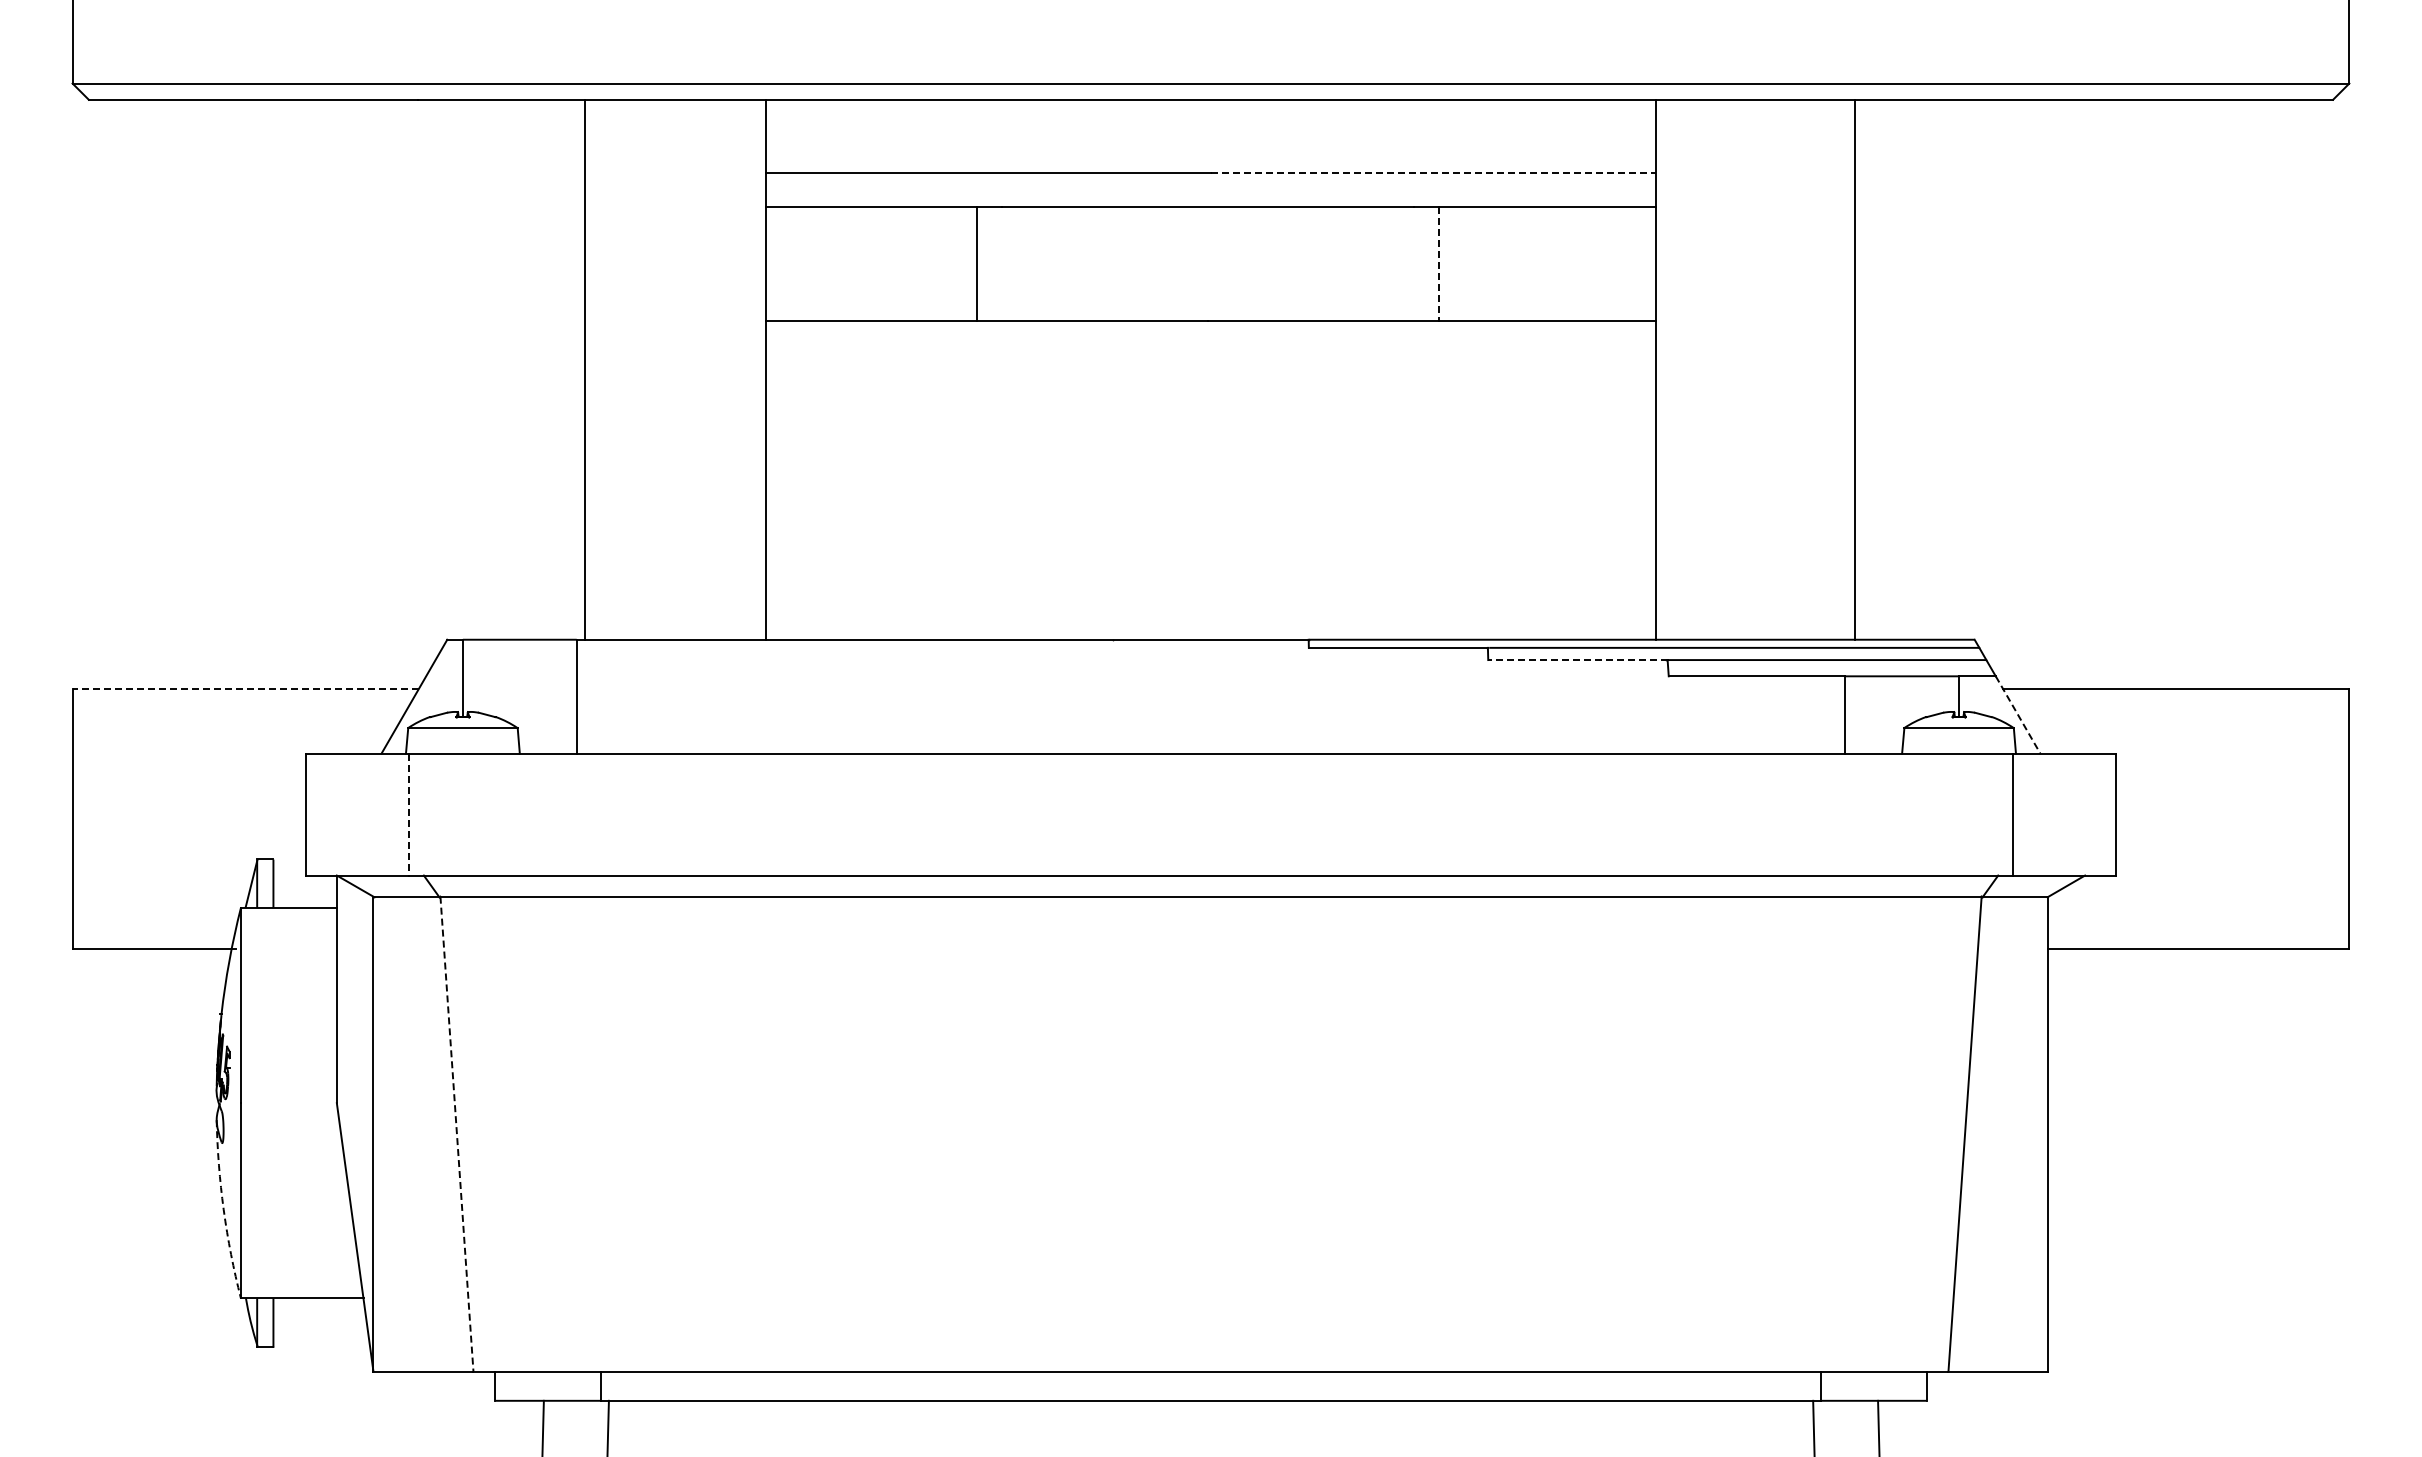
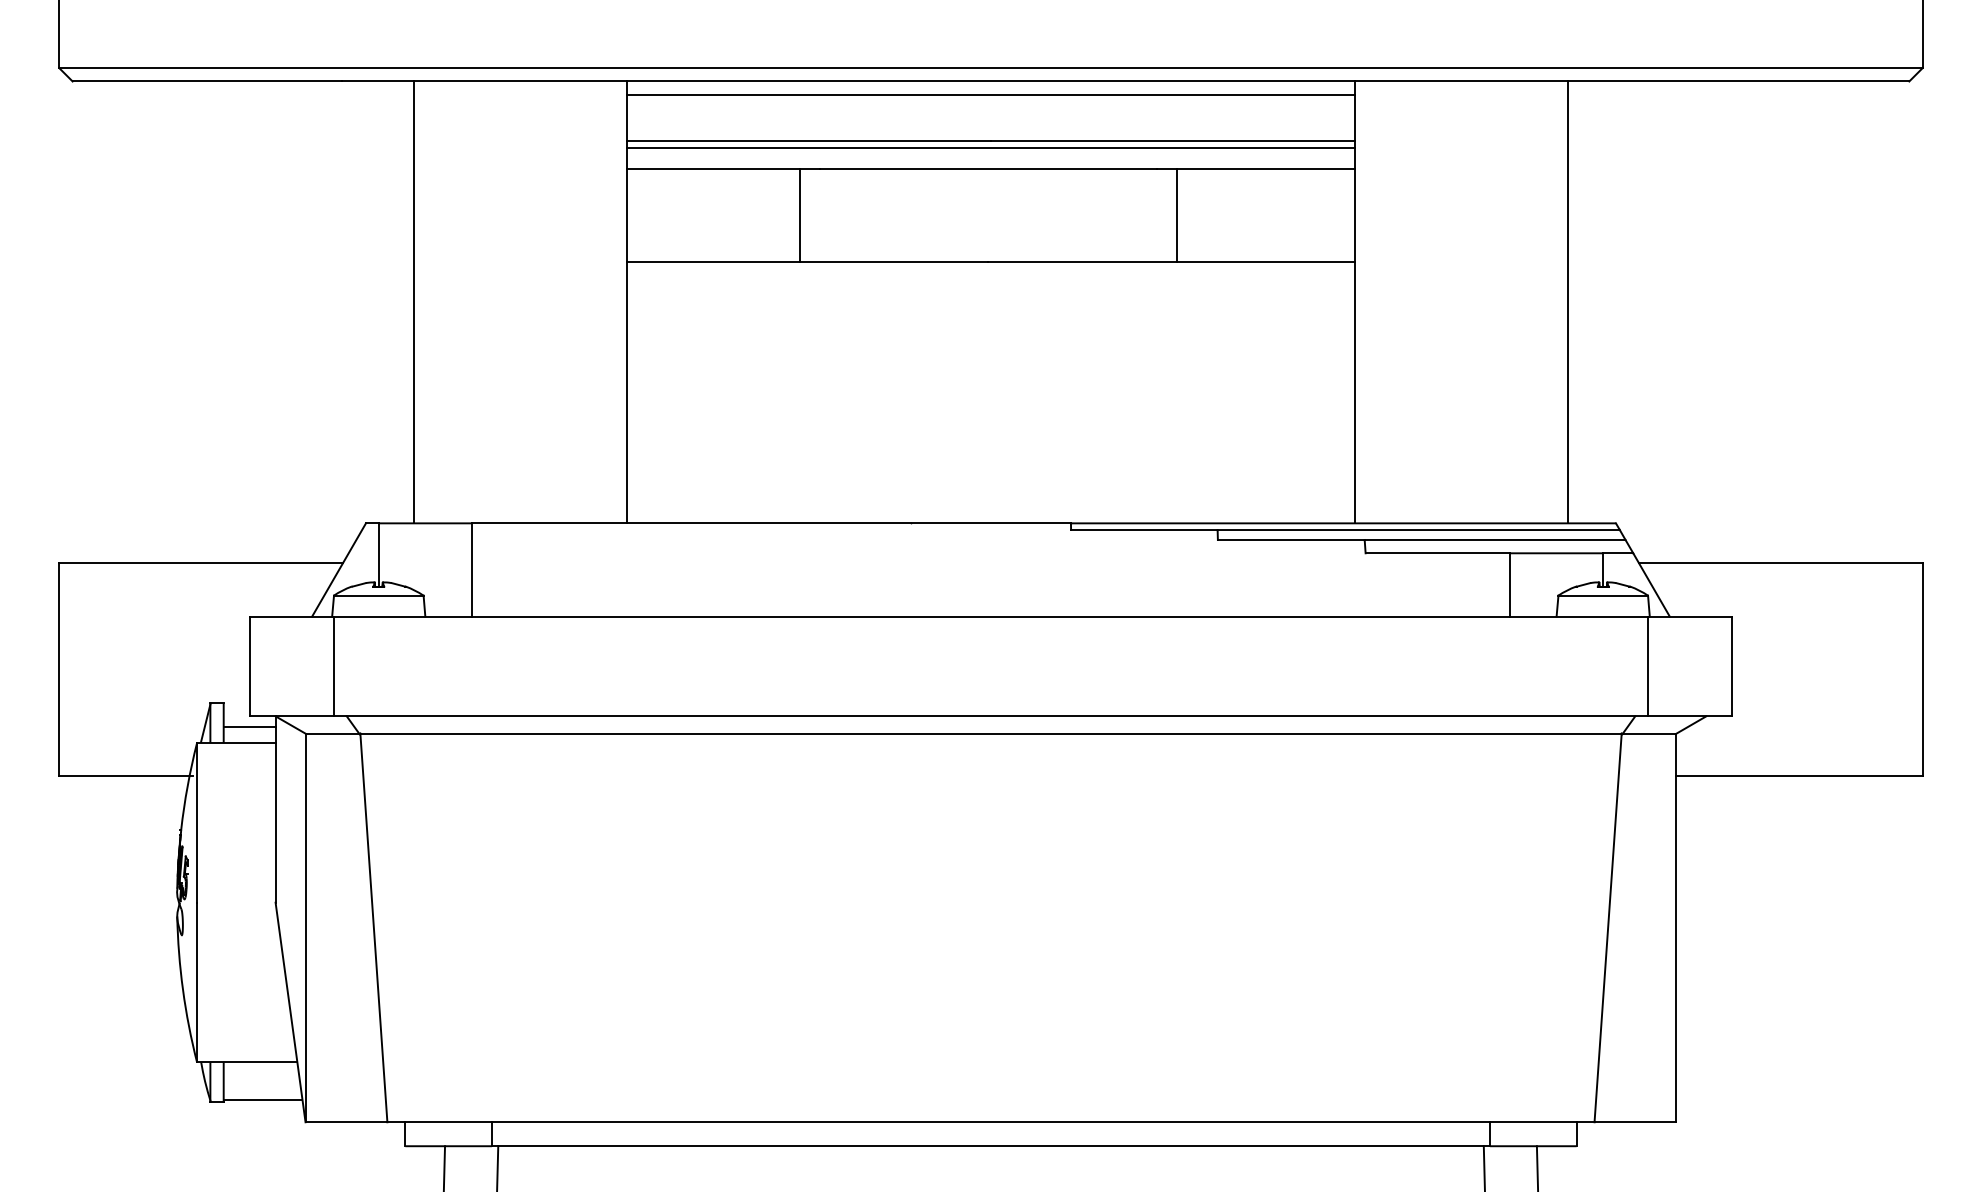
line: (1210, 116) -> (990, 95), added
line: (1433, 173) -> (1173, 141), dashed -> solid
line: (1210, 181) -> (990, 148), added
line: (1438, 264) -> (1177, 216), dashed -> solid
line: (584, 369) -> (413, 302), moved
line: (1855, 369) -> (1568, 302), moved
line: (1577, 660) -> (1290, 540), dashed -> solid
line: (245, 688) -> (200, 563), dashed -> solid
line: (2018, 714) -> (1651, 584), dashed -> solid
line: (408, 814) -> (334, 666), dashed -> solid
line: (304, 888) -> (249, 726), added
line: (457, 1134) -> (374, 928), dashed -> solid
arc: (223, 1209) -> (182, 989), dashed -> solid
line: (321, 1343) -> (263, 1099), added

